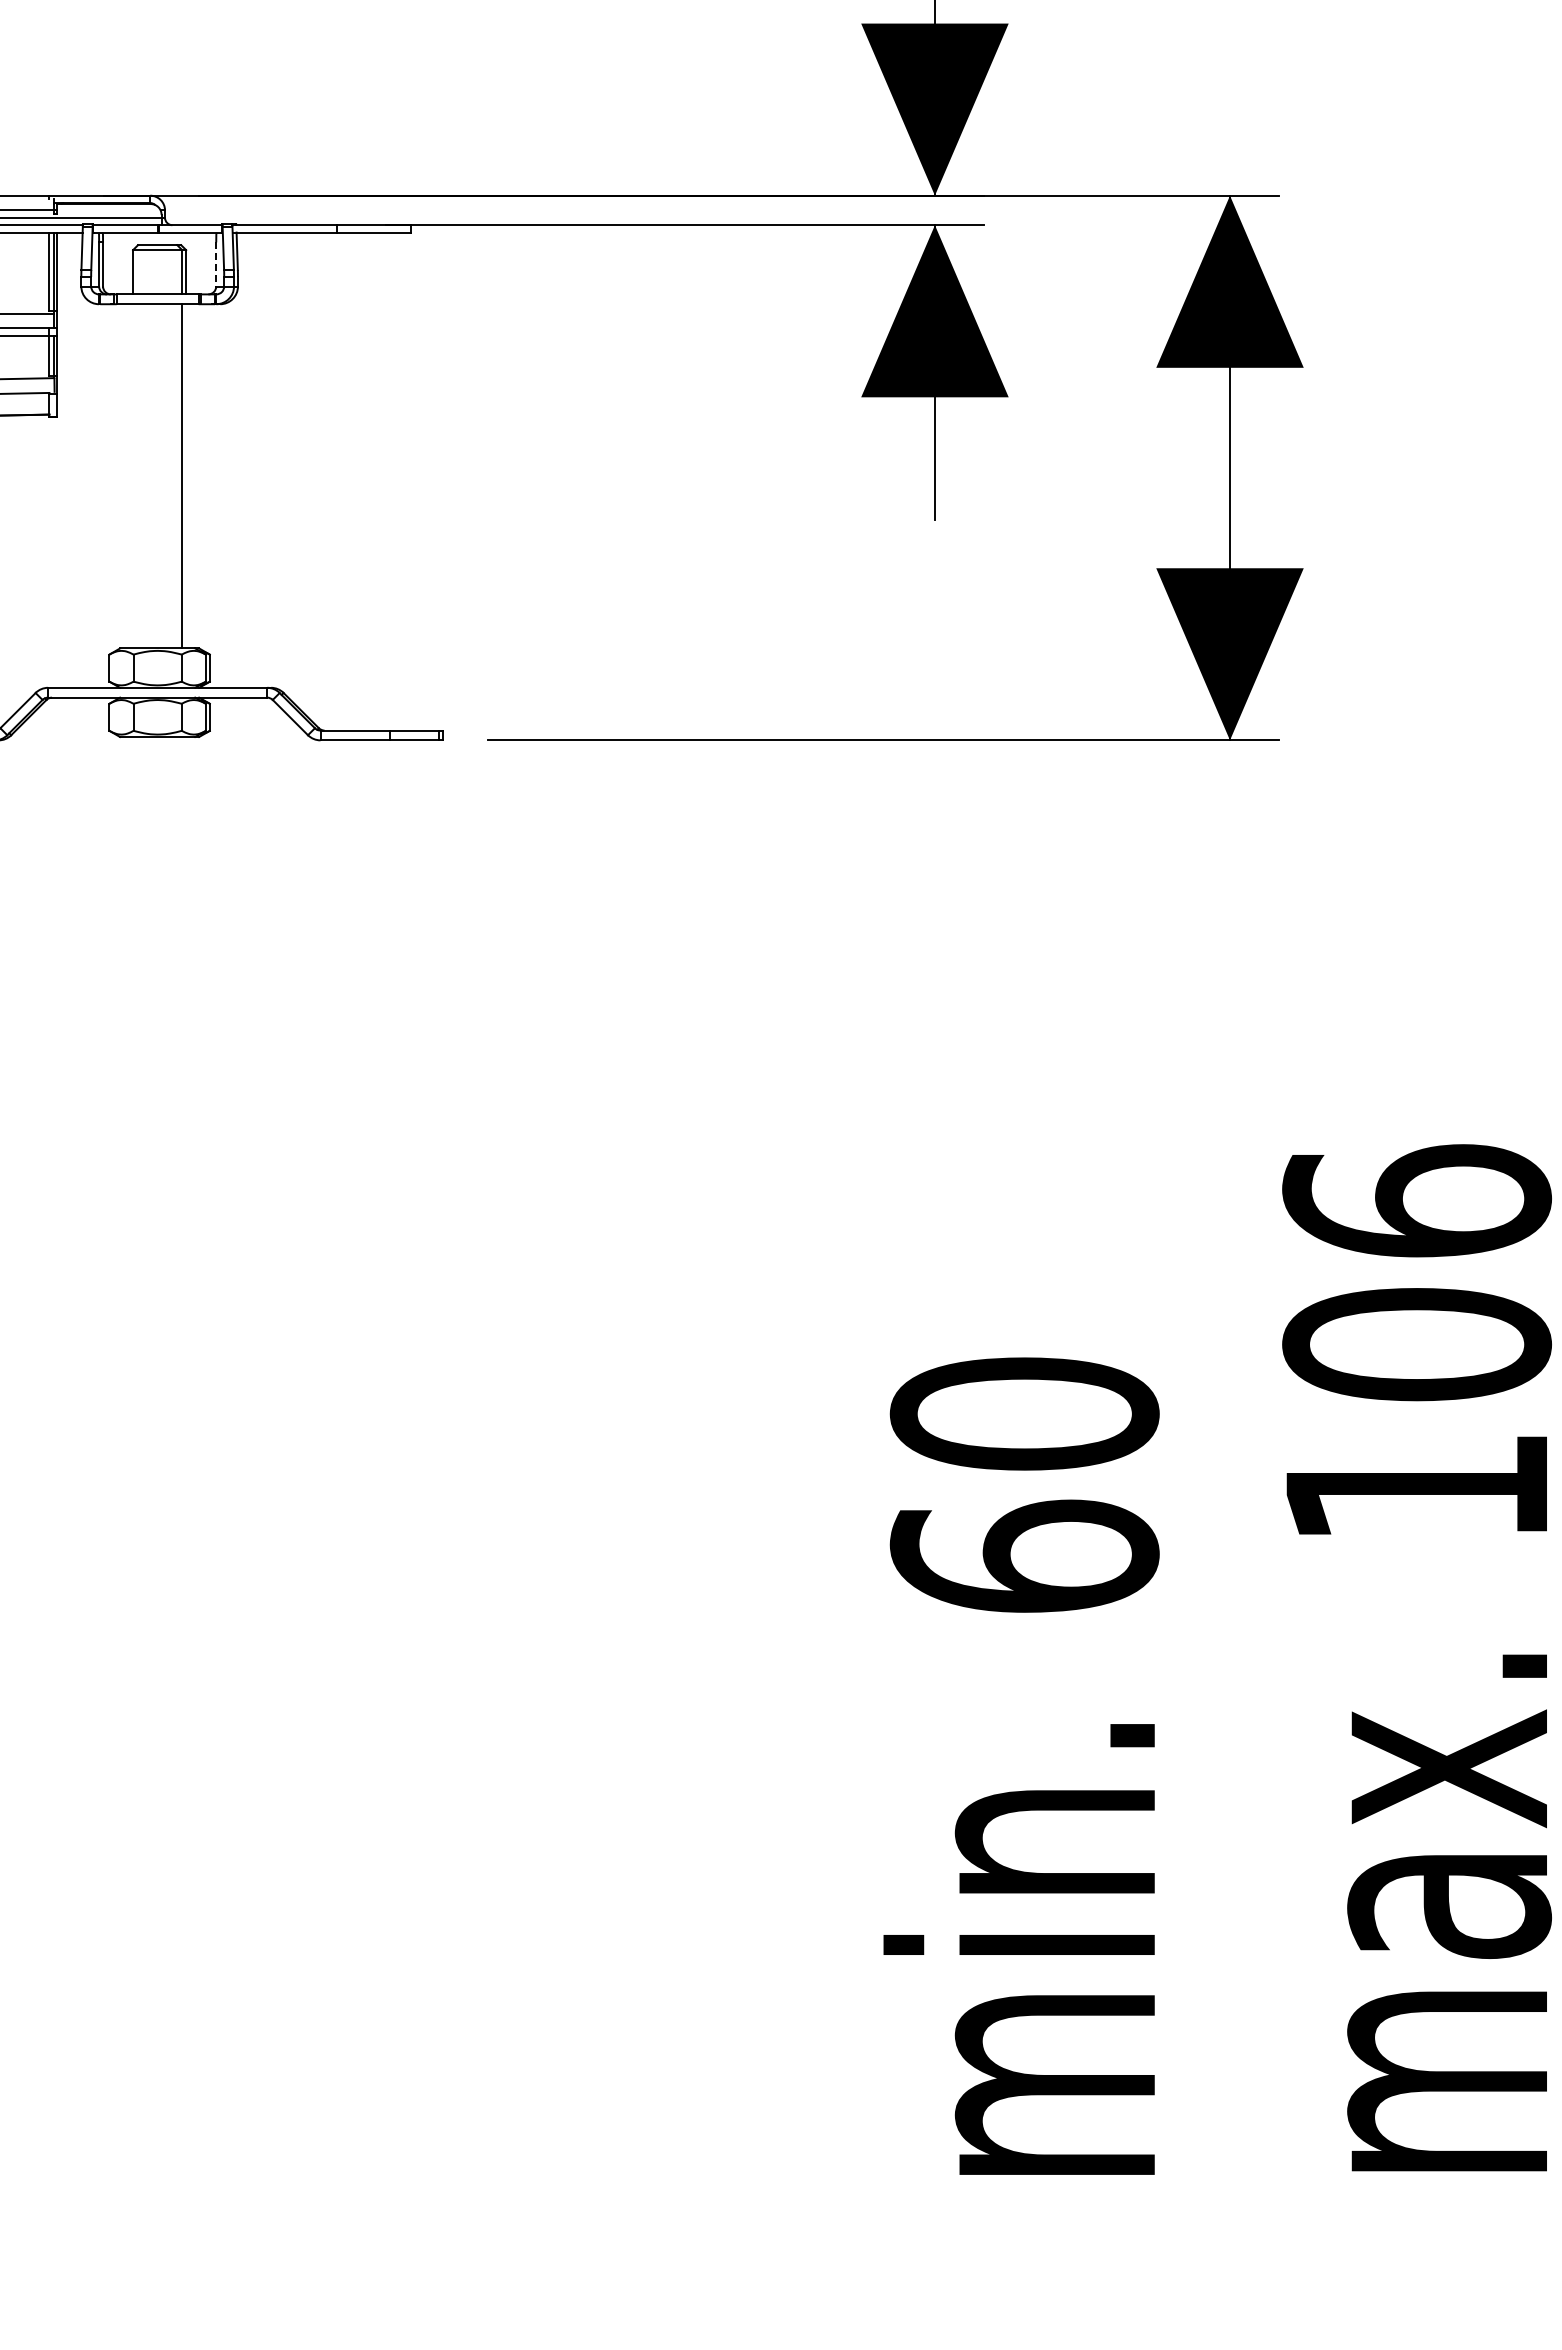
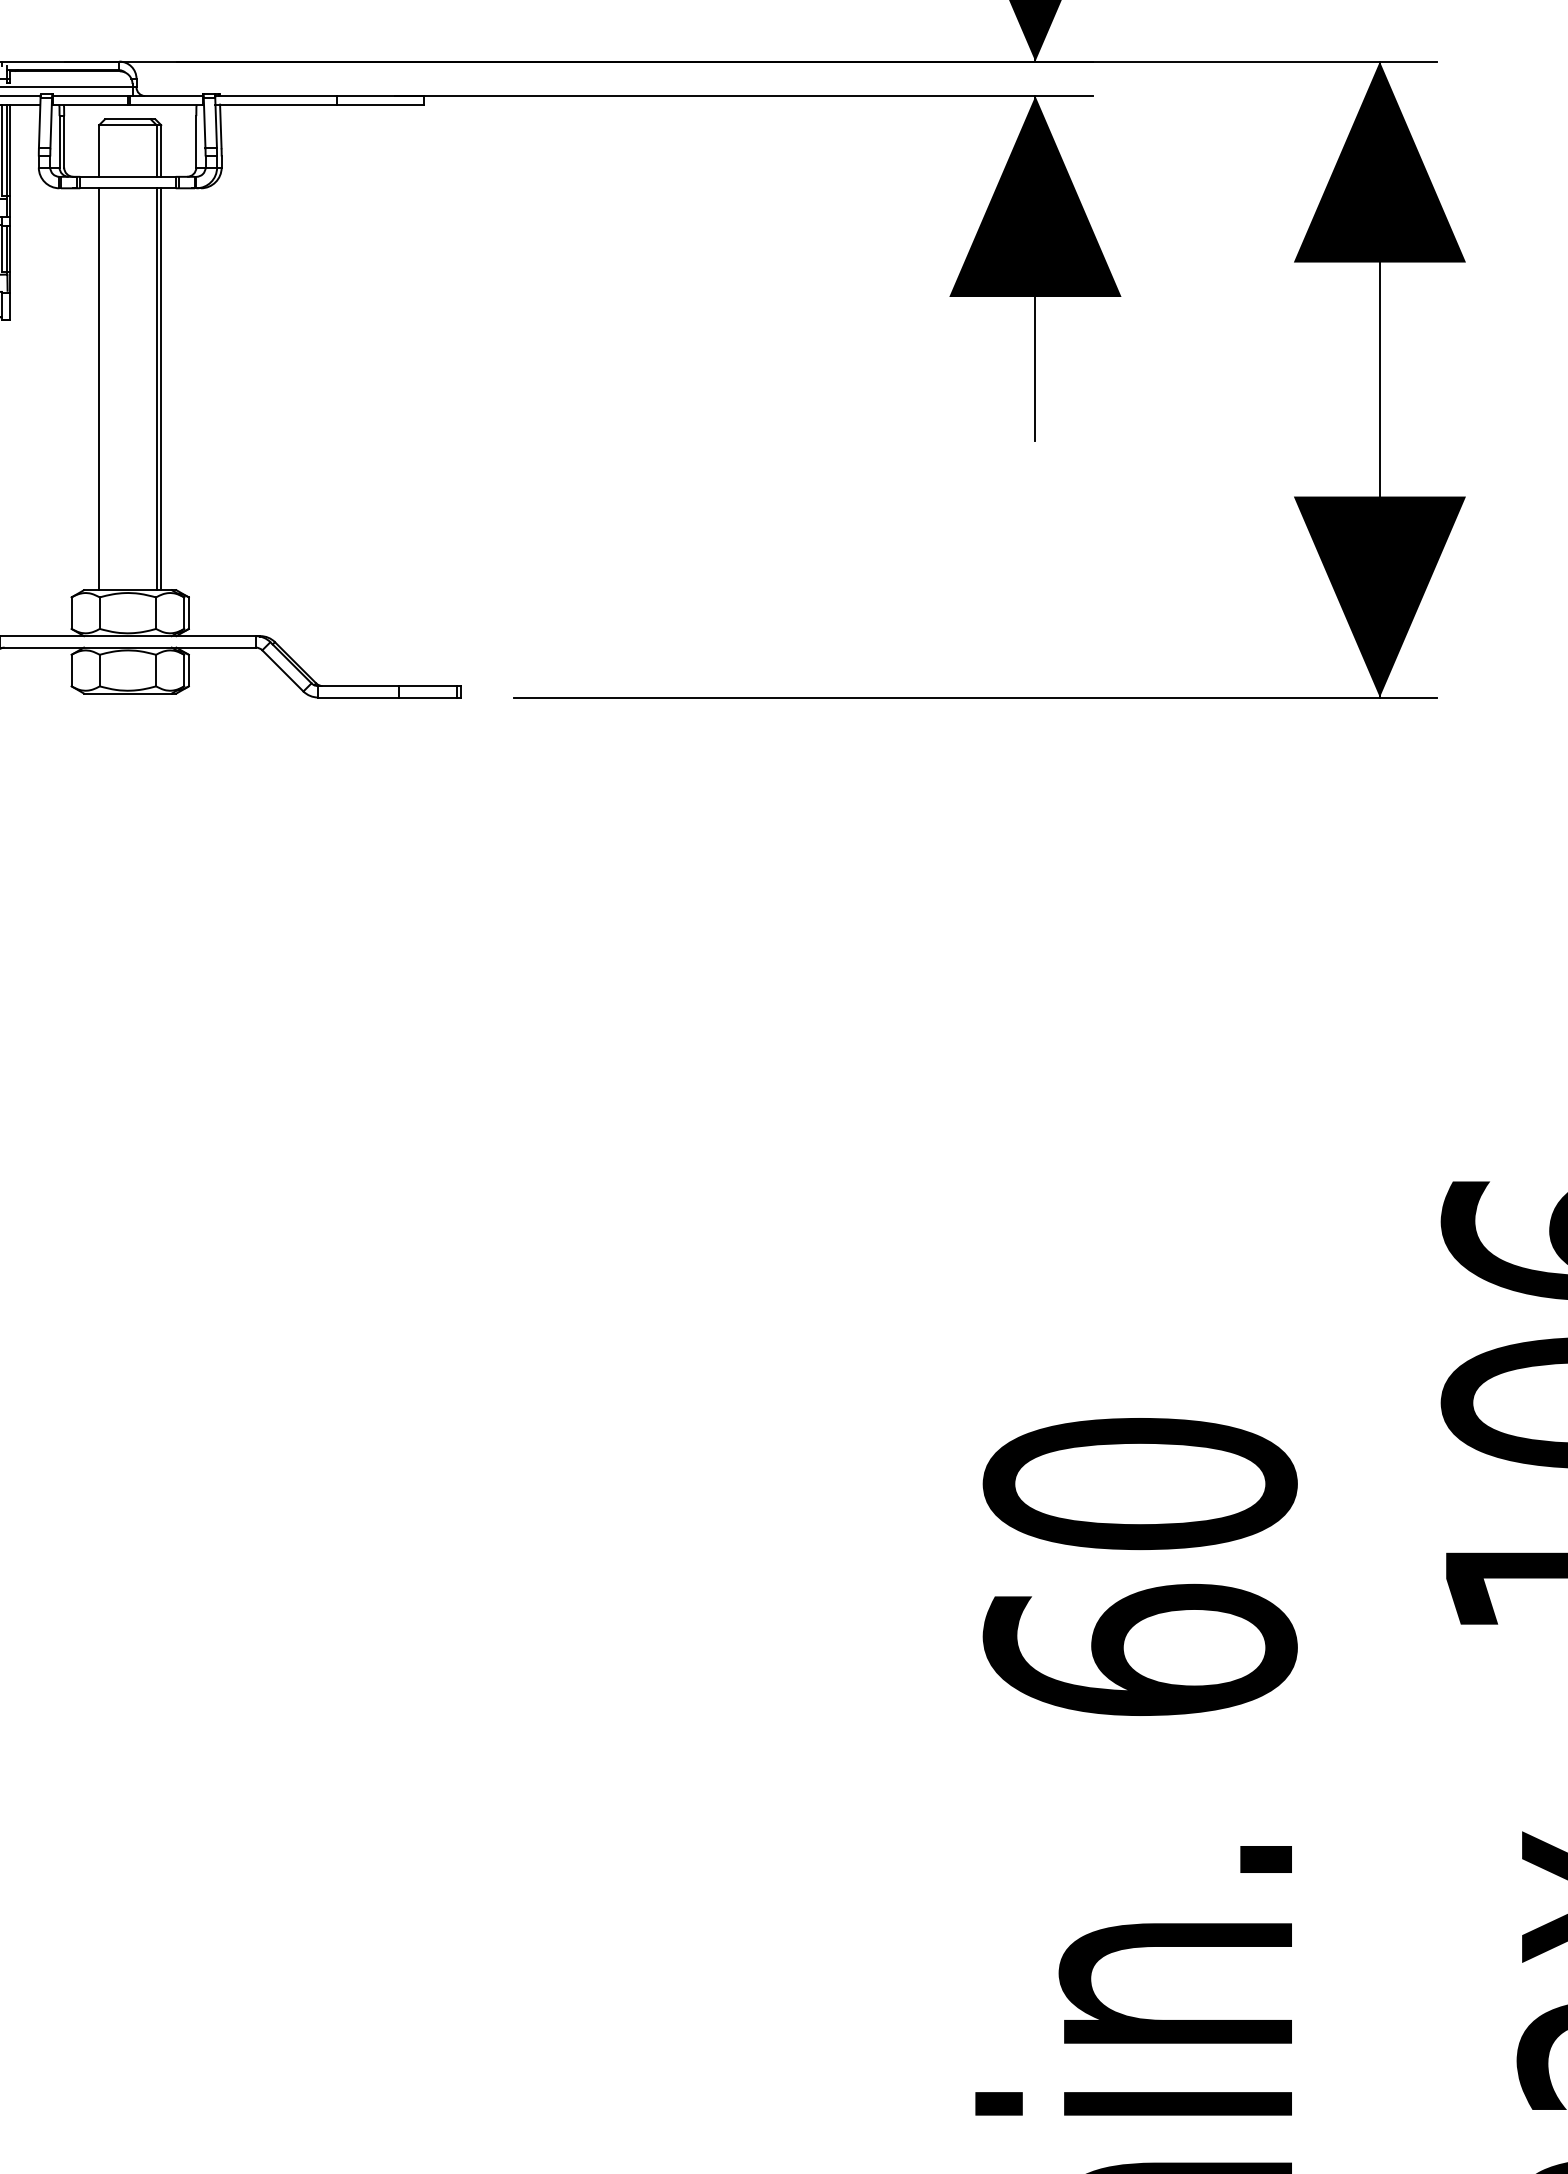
line: (216, 264) -> (196, 141), dashed -> solid
line: (133, 476) -> (99, 389), added
line: (186, 476) -> (161, 389), added

